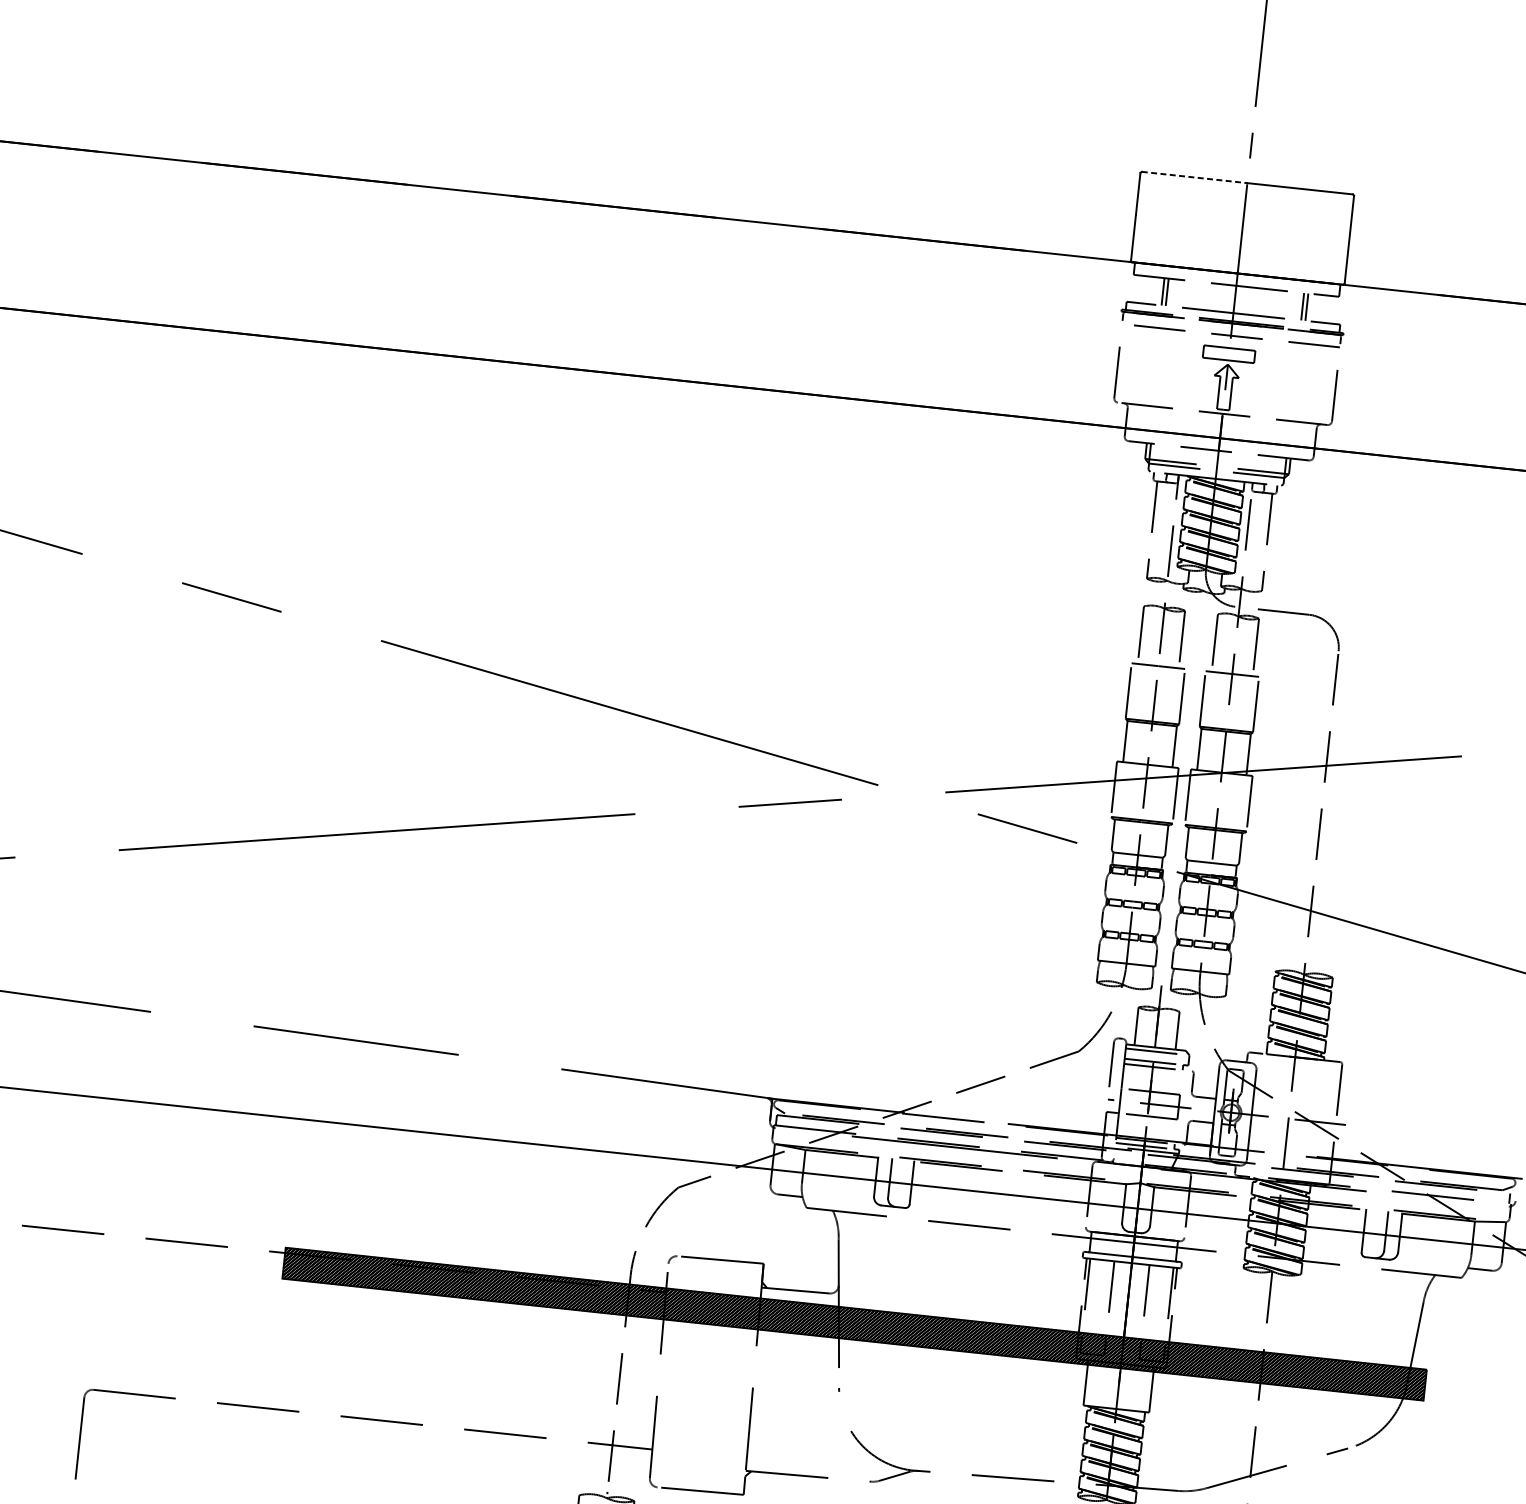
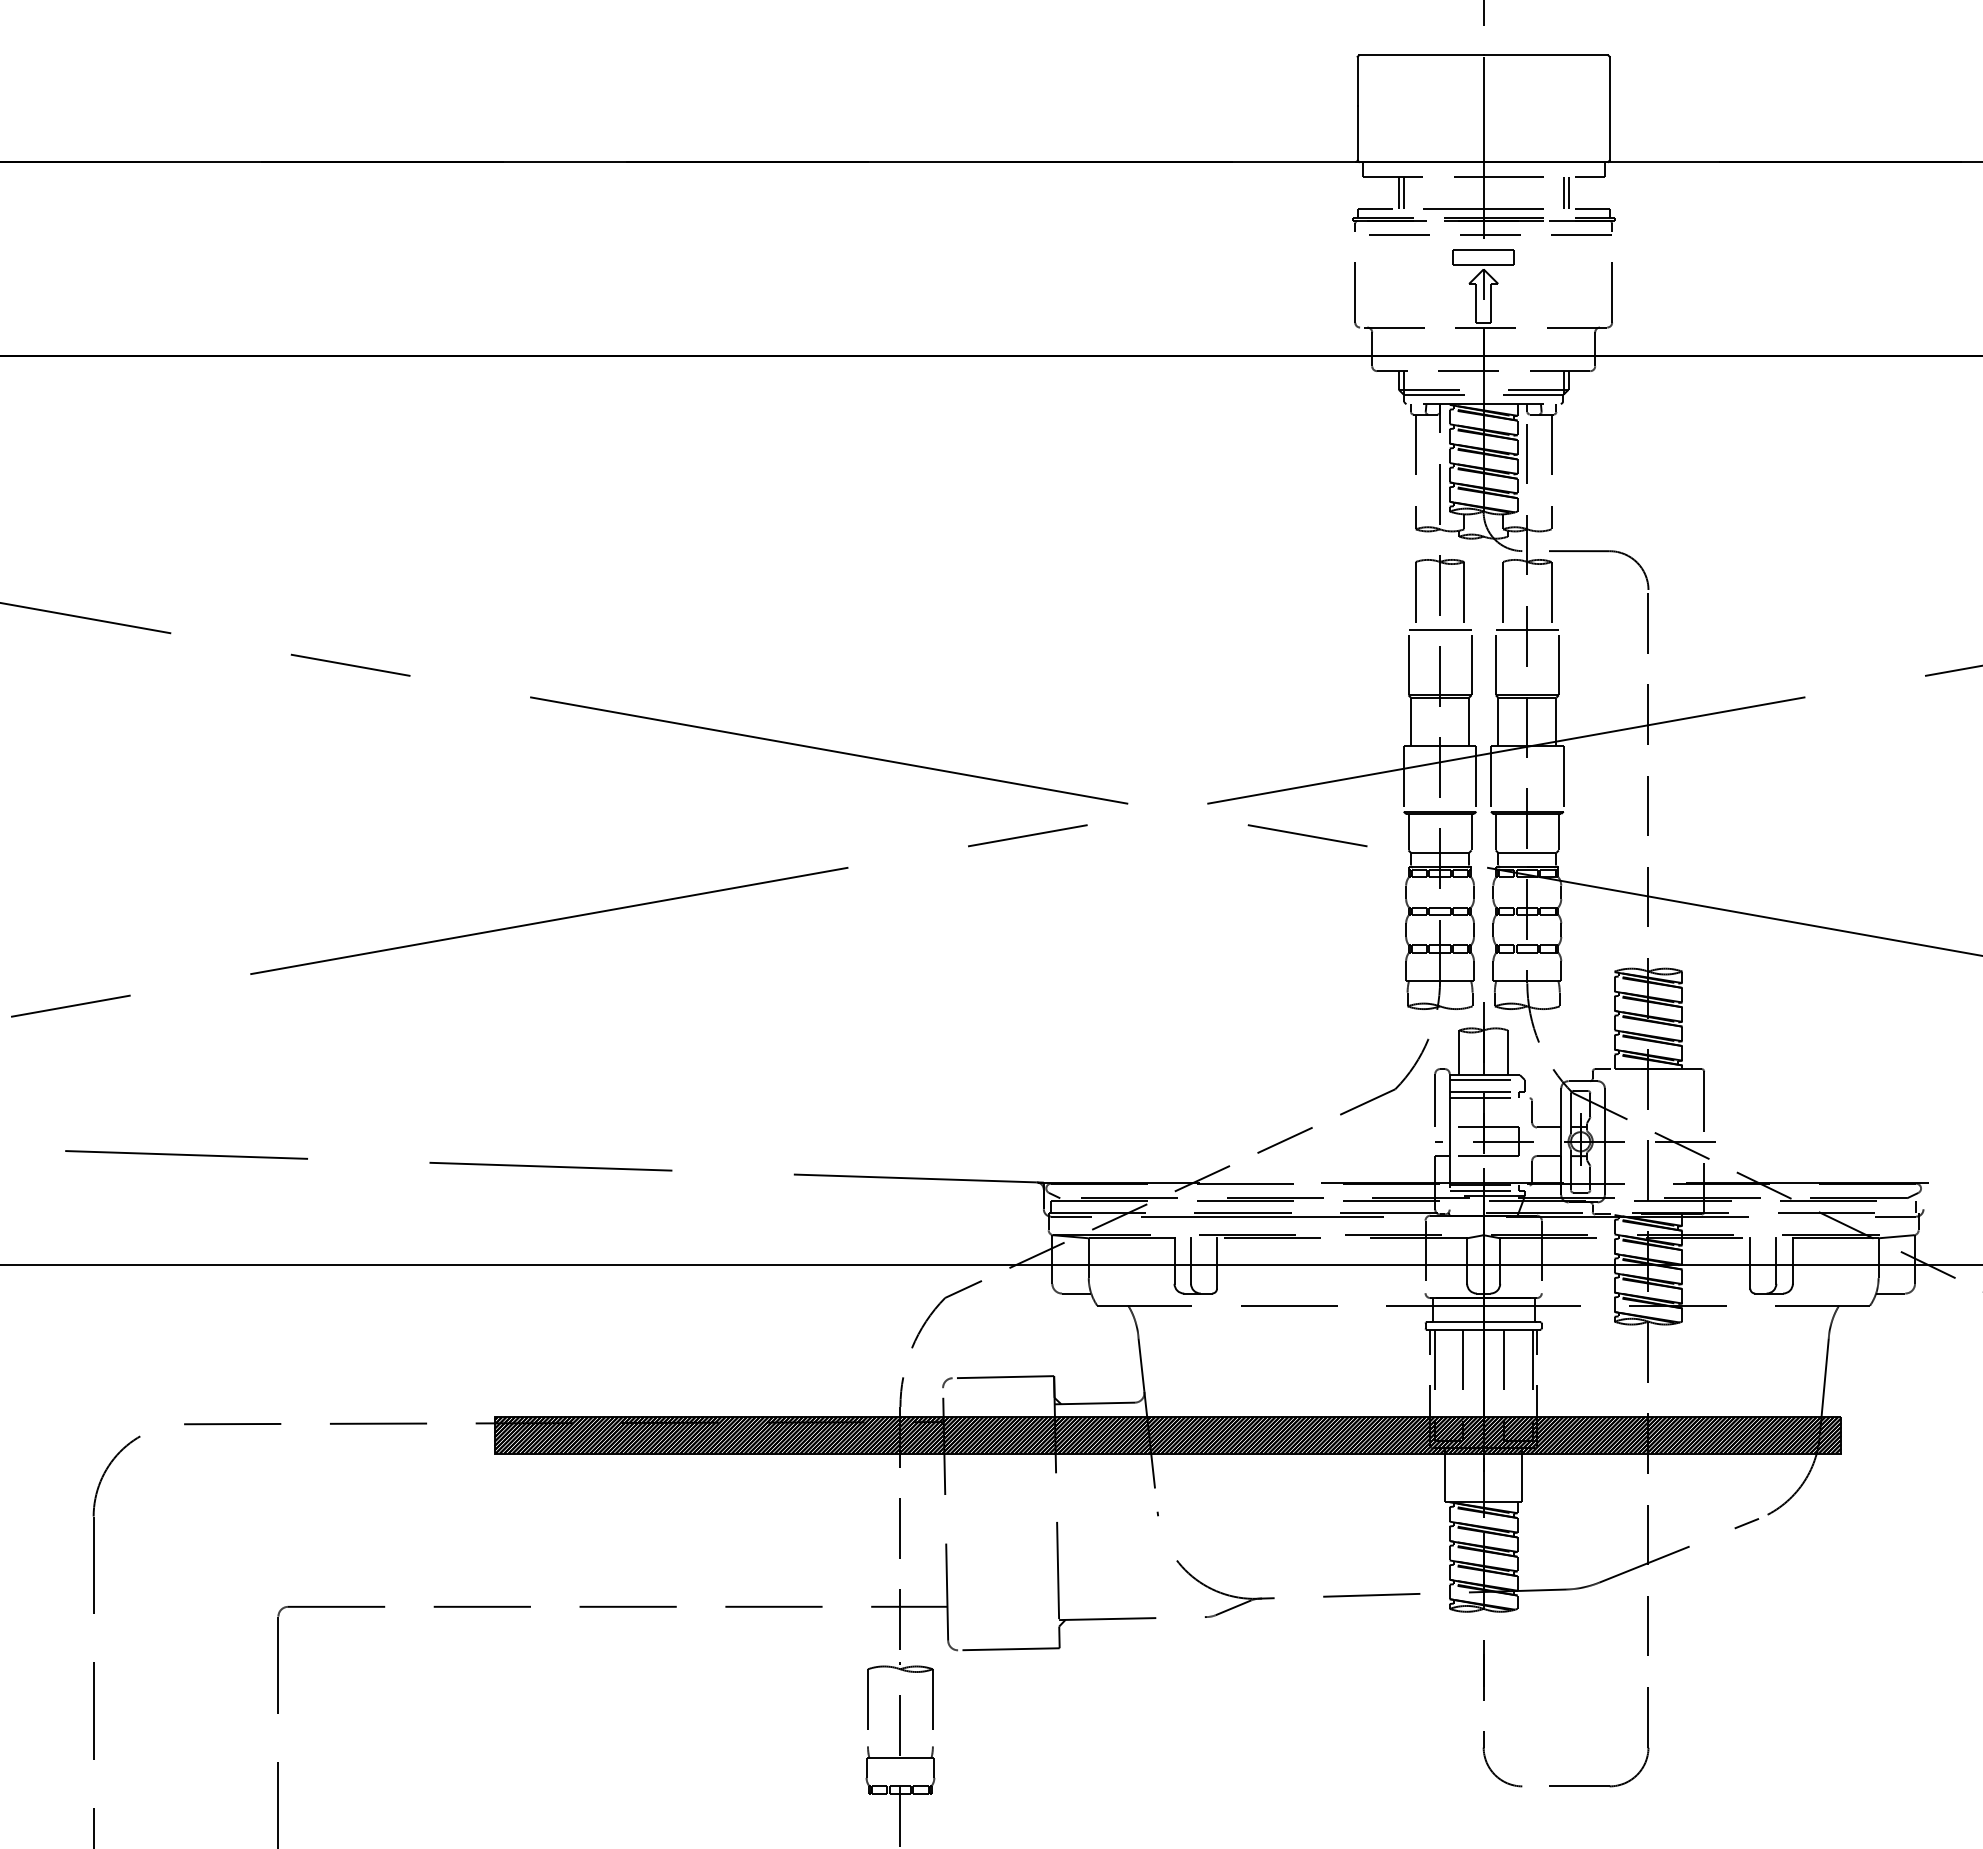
line: (1194, 177) -> (1421, 55), dashed -> solid
line: (792, 1129) -> (1071, 1216), added
line: (1491, 1204) -> (1895, 1216), added

